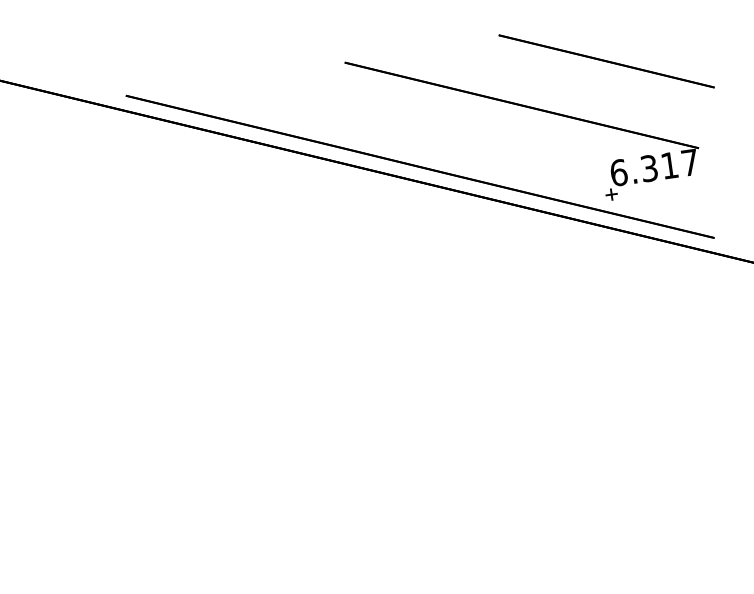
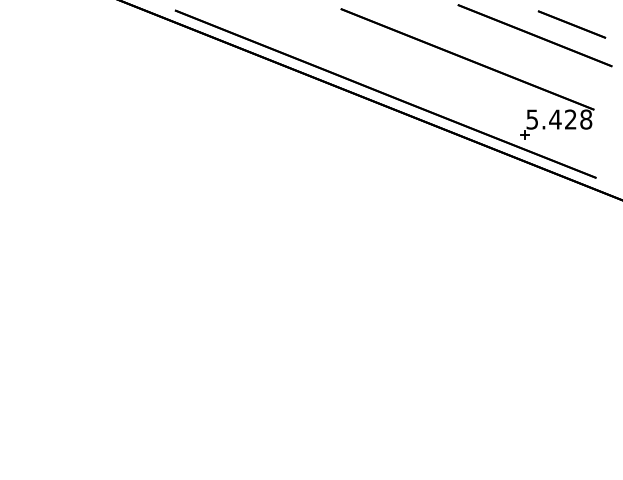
line: (652, 39) -> (571, 24), added
text: (654, 167) -> (559, 119), 6.317 -> 5.428

